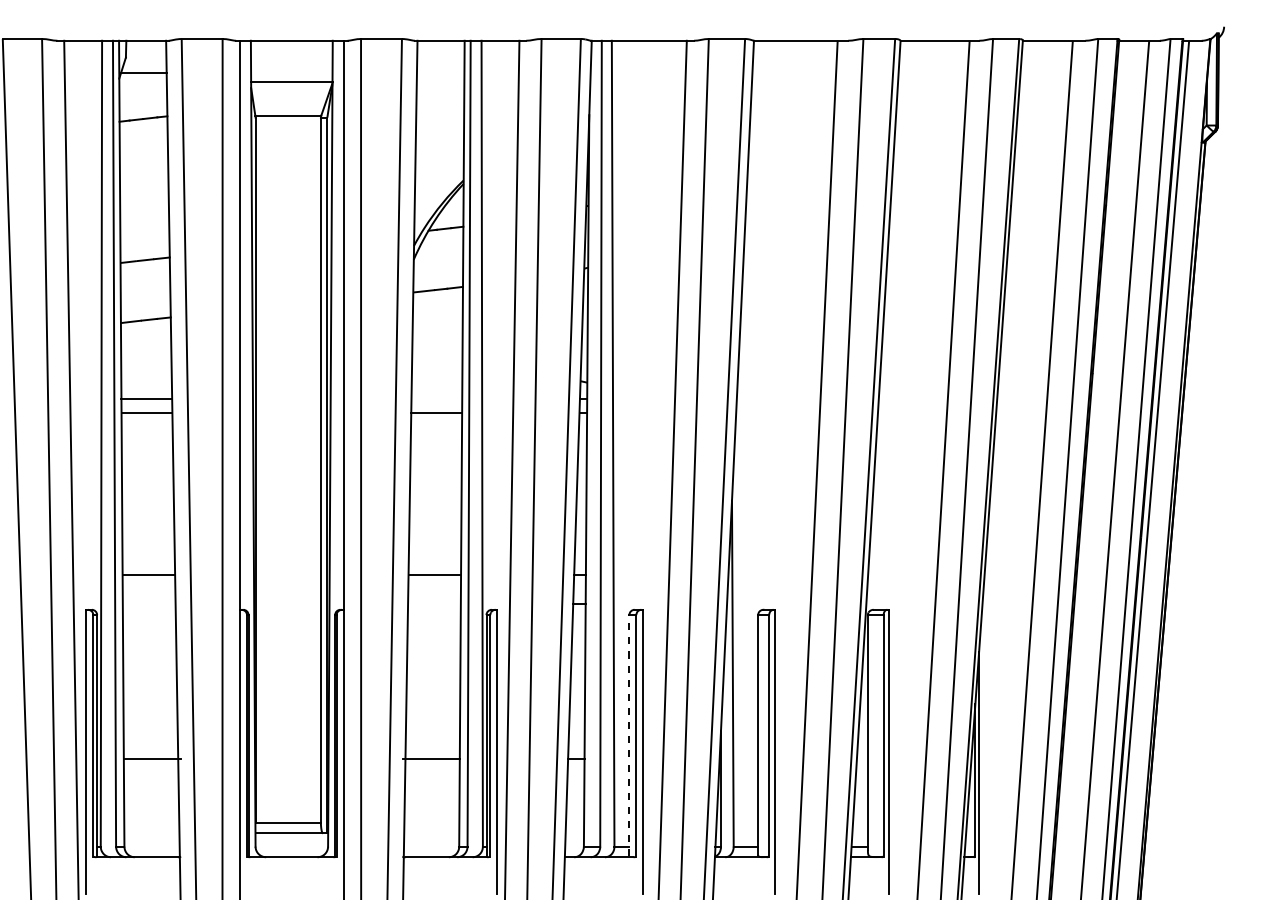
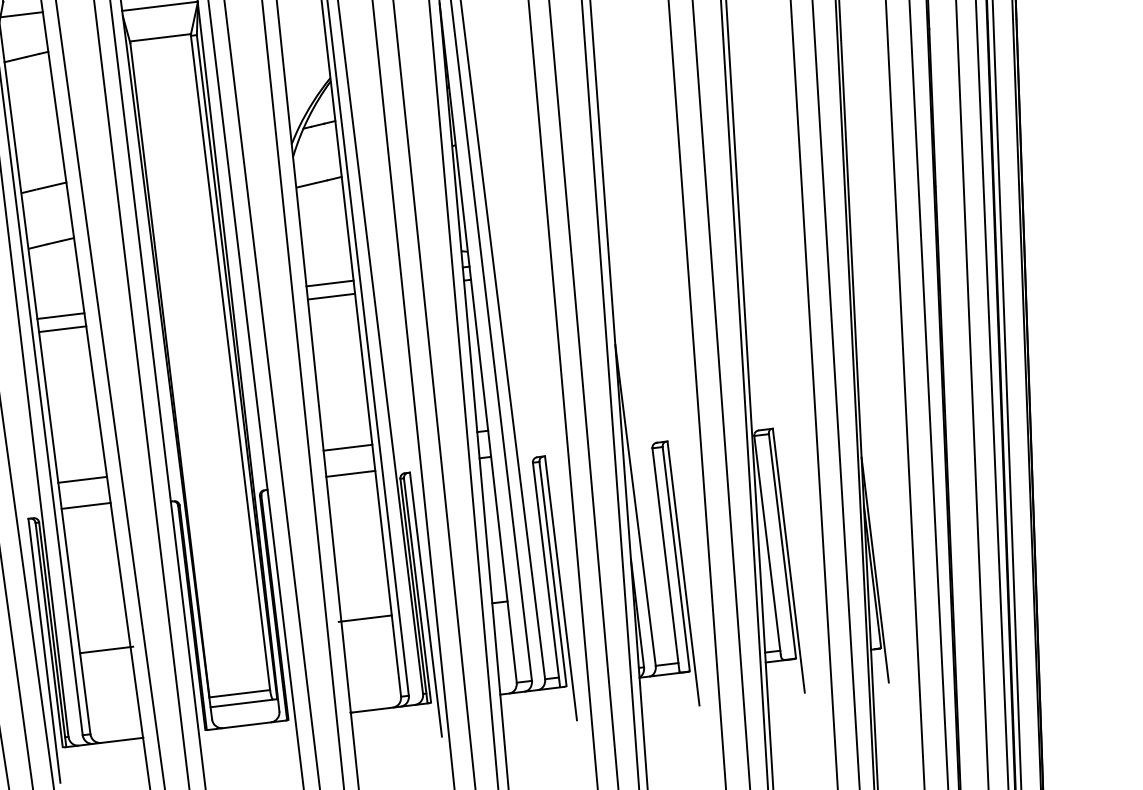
line: (436, 398) -> (329, 283), added
line: (148, 603) -> (85, 505), added
line: (434, 603) -> (350, 473), added
line: (629, 735) -> (546, 574), dashed -> solid

